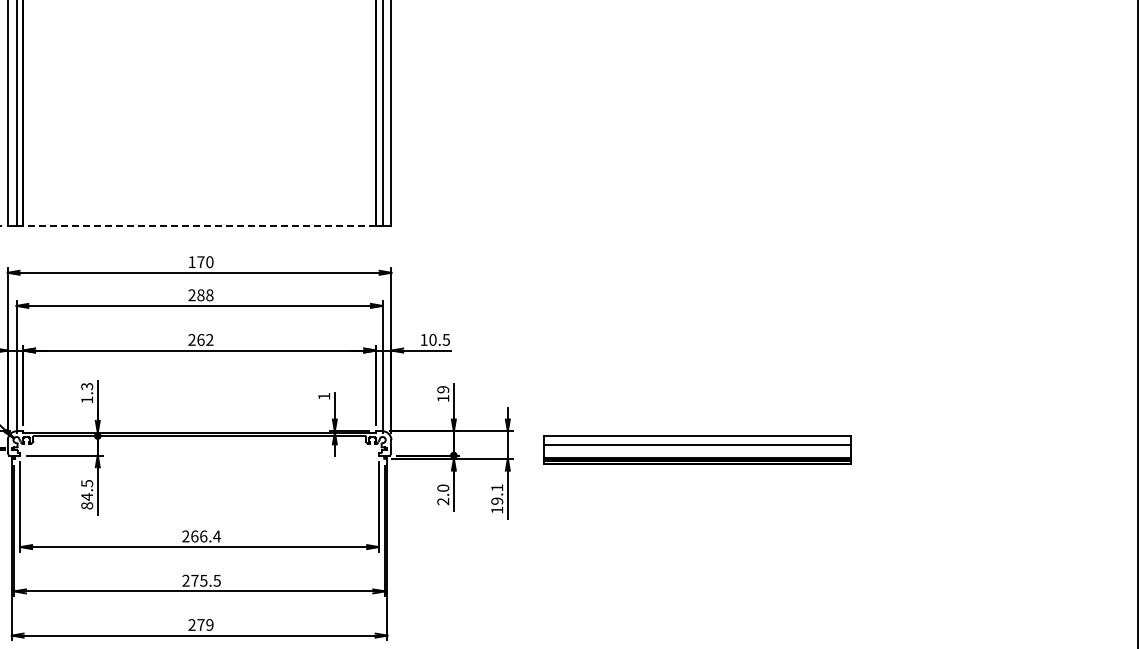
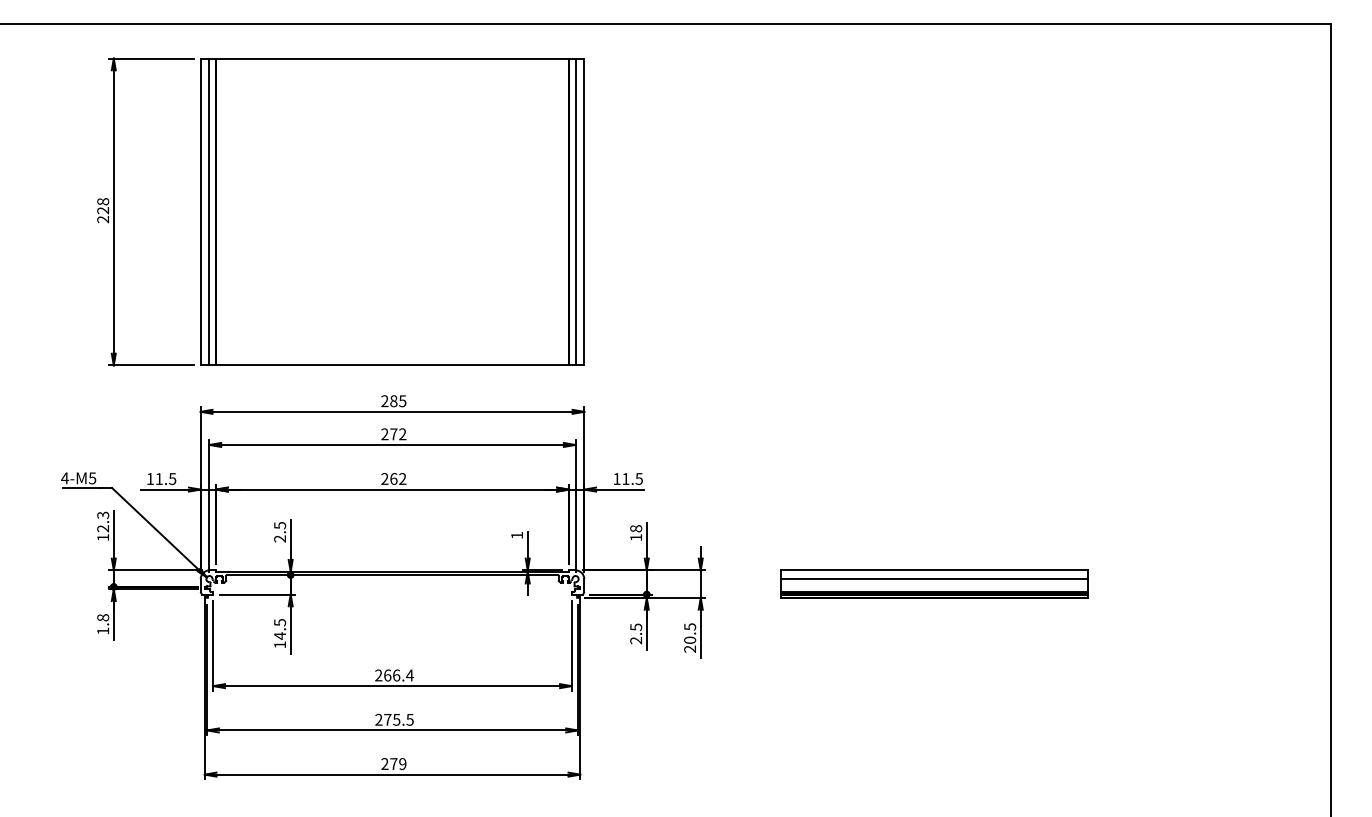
line: (199, 226) -> (392, 365), dashed -> solid
text: (200, 262) -> (393, 401), 170 -> 285
text: (205, 295) -> (398, 434), 288 -> 272
text: (432, 339) -> (625, 478), 10.5 -> 11.5
text: (443, 389) -> (636, 528), 19 -> 18
text: (86, 393) -> (279, 532), 1.3 -> 2.5
part: (697, 449) -> (934, 583), moved
text: (443, 487) -> (636, 626), 2.0 -> 2.5
text: (497, 498) -> (690, 637), 19.1 -> 20.5
text: (87, 505) -> (280, 644), 84.5 -> 14.5

